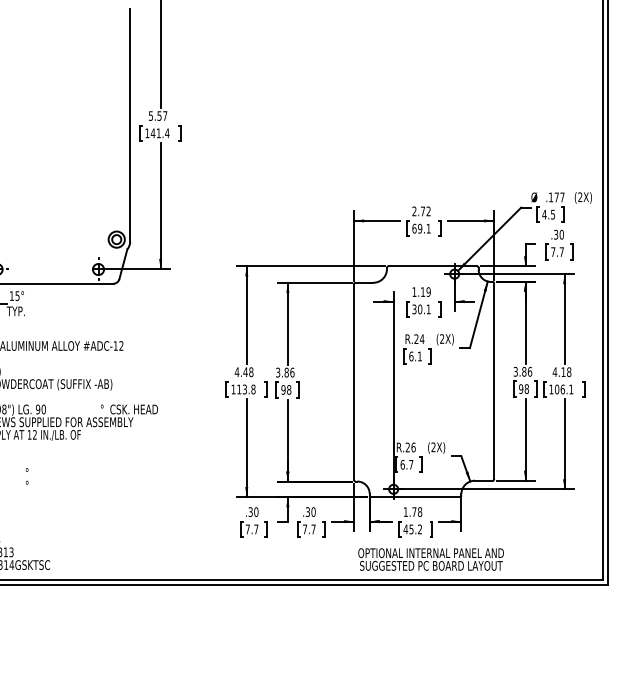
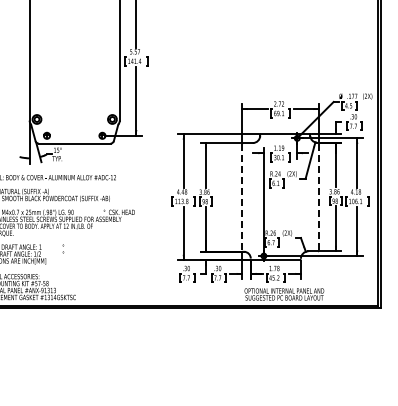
line: (493, 380) -> (318, 196), solid -> dashed
line: (354, 382) -> (242, 197), solid -> dashed

